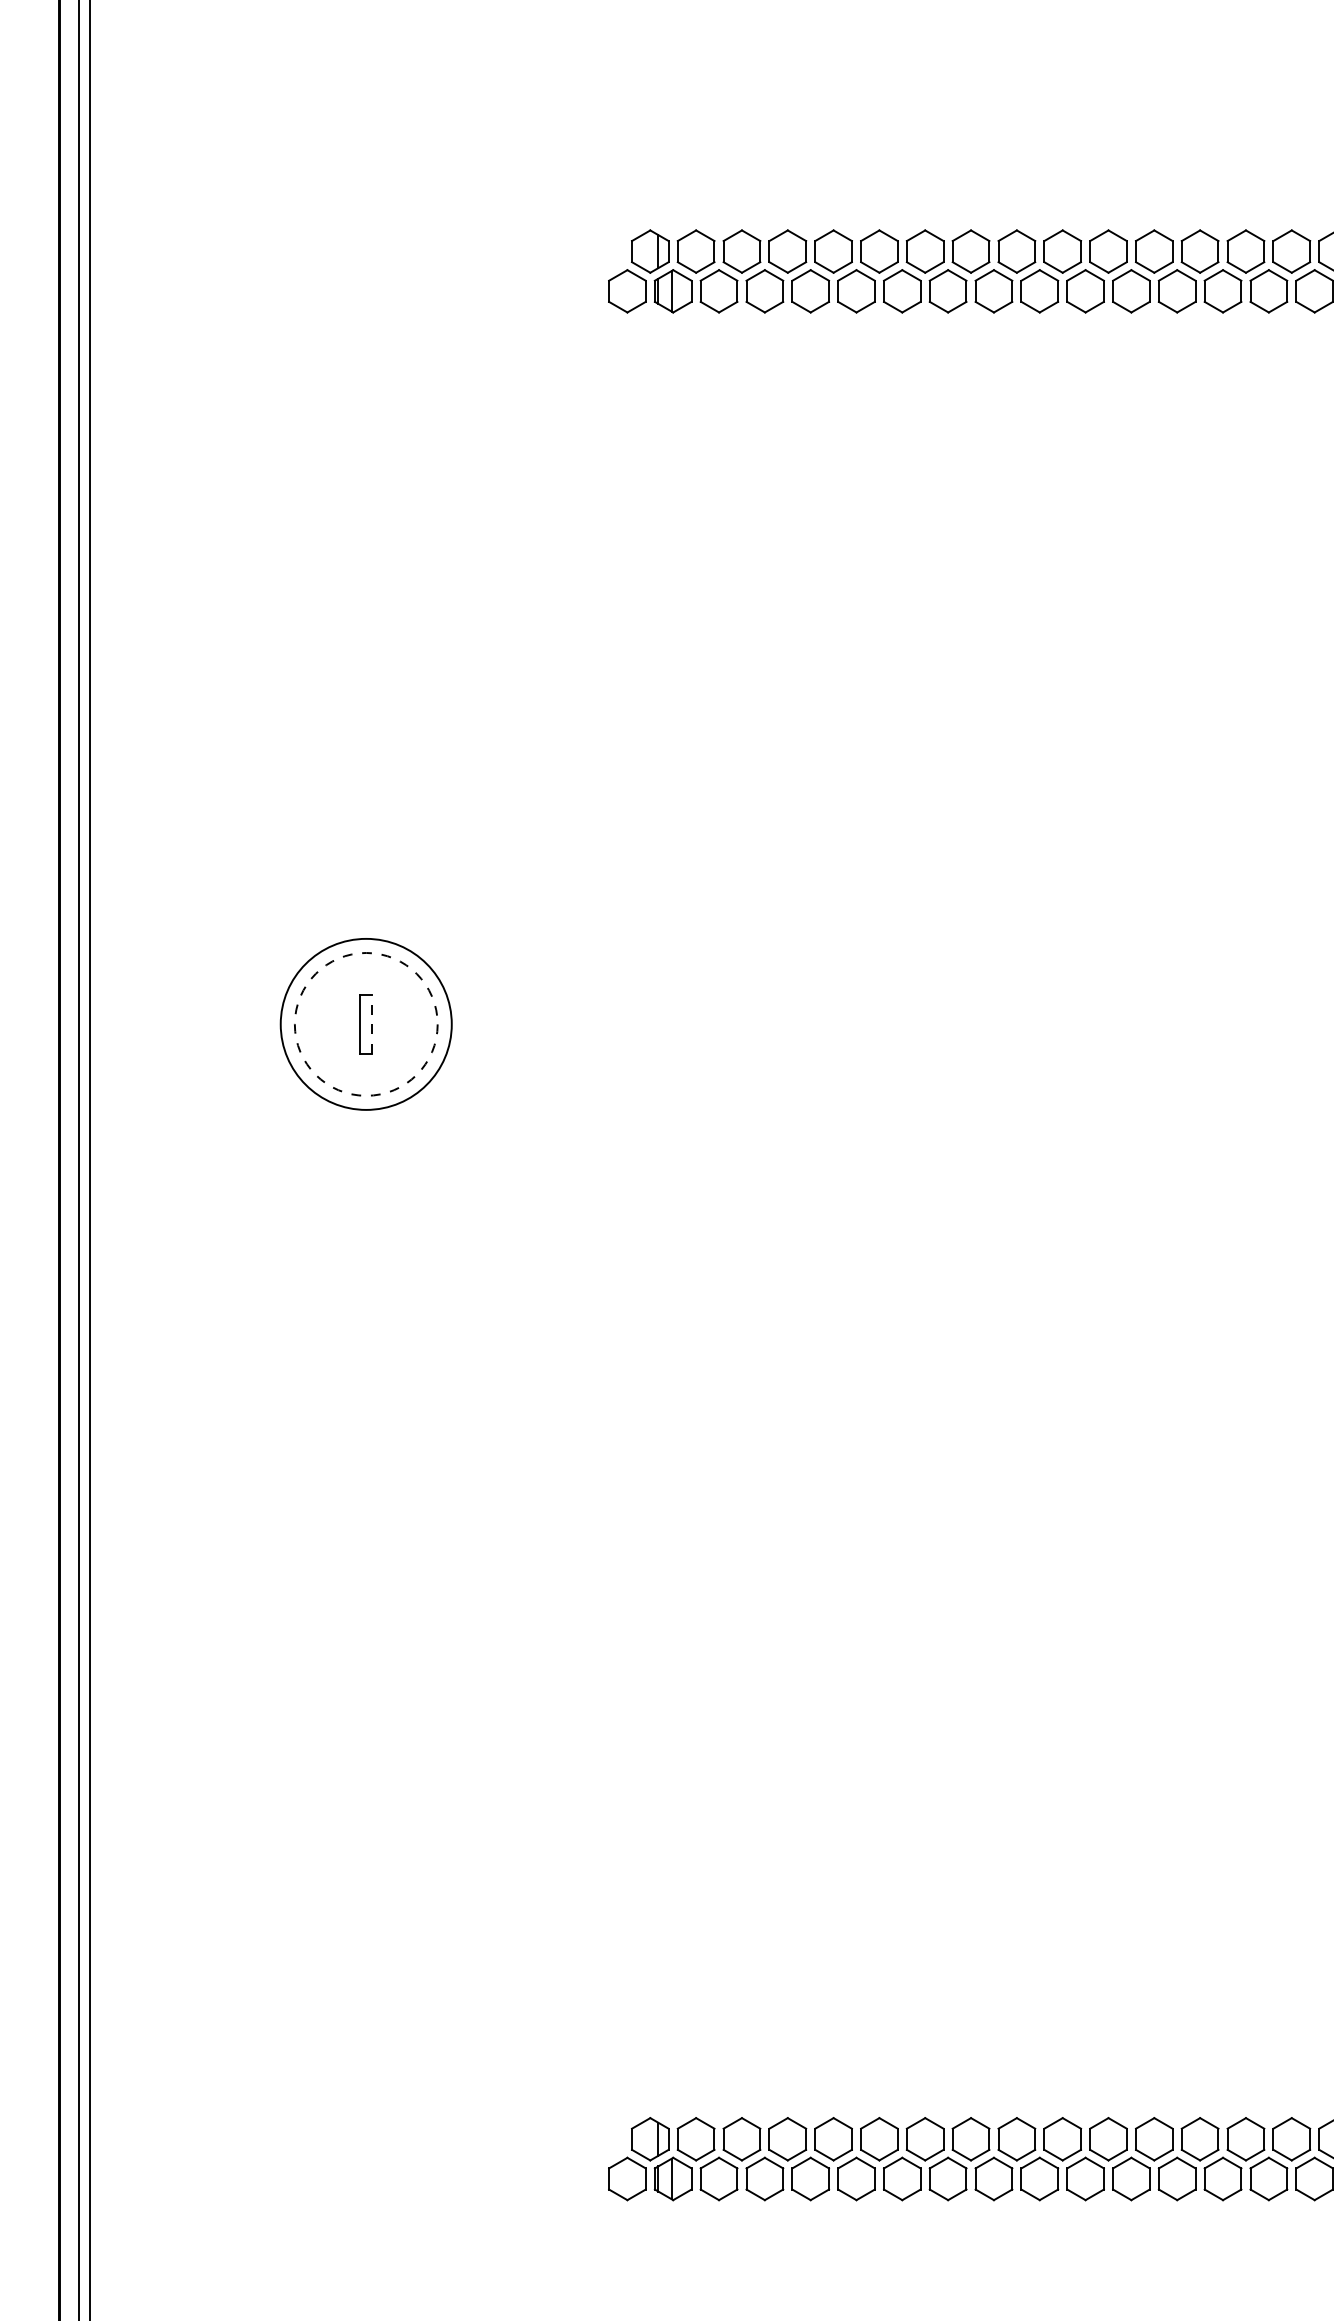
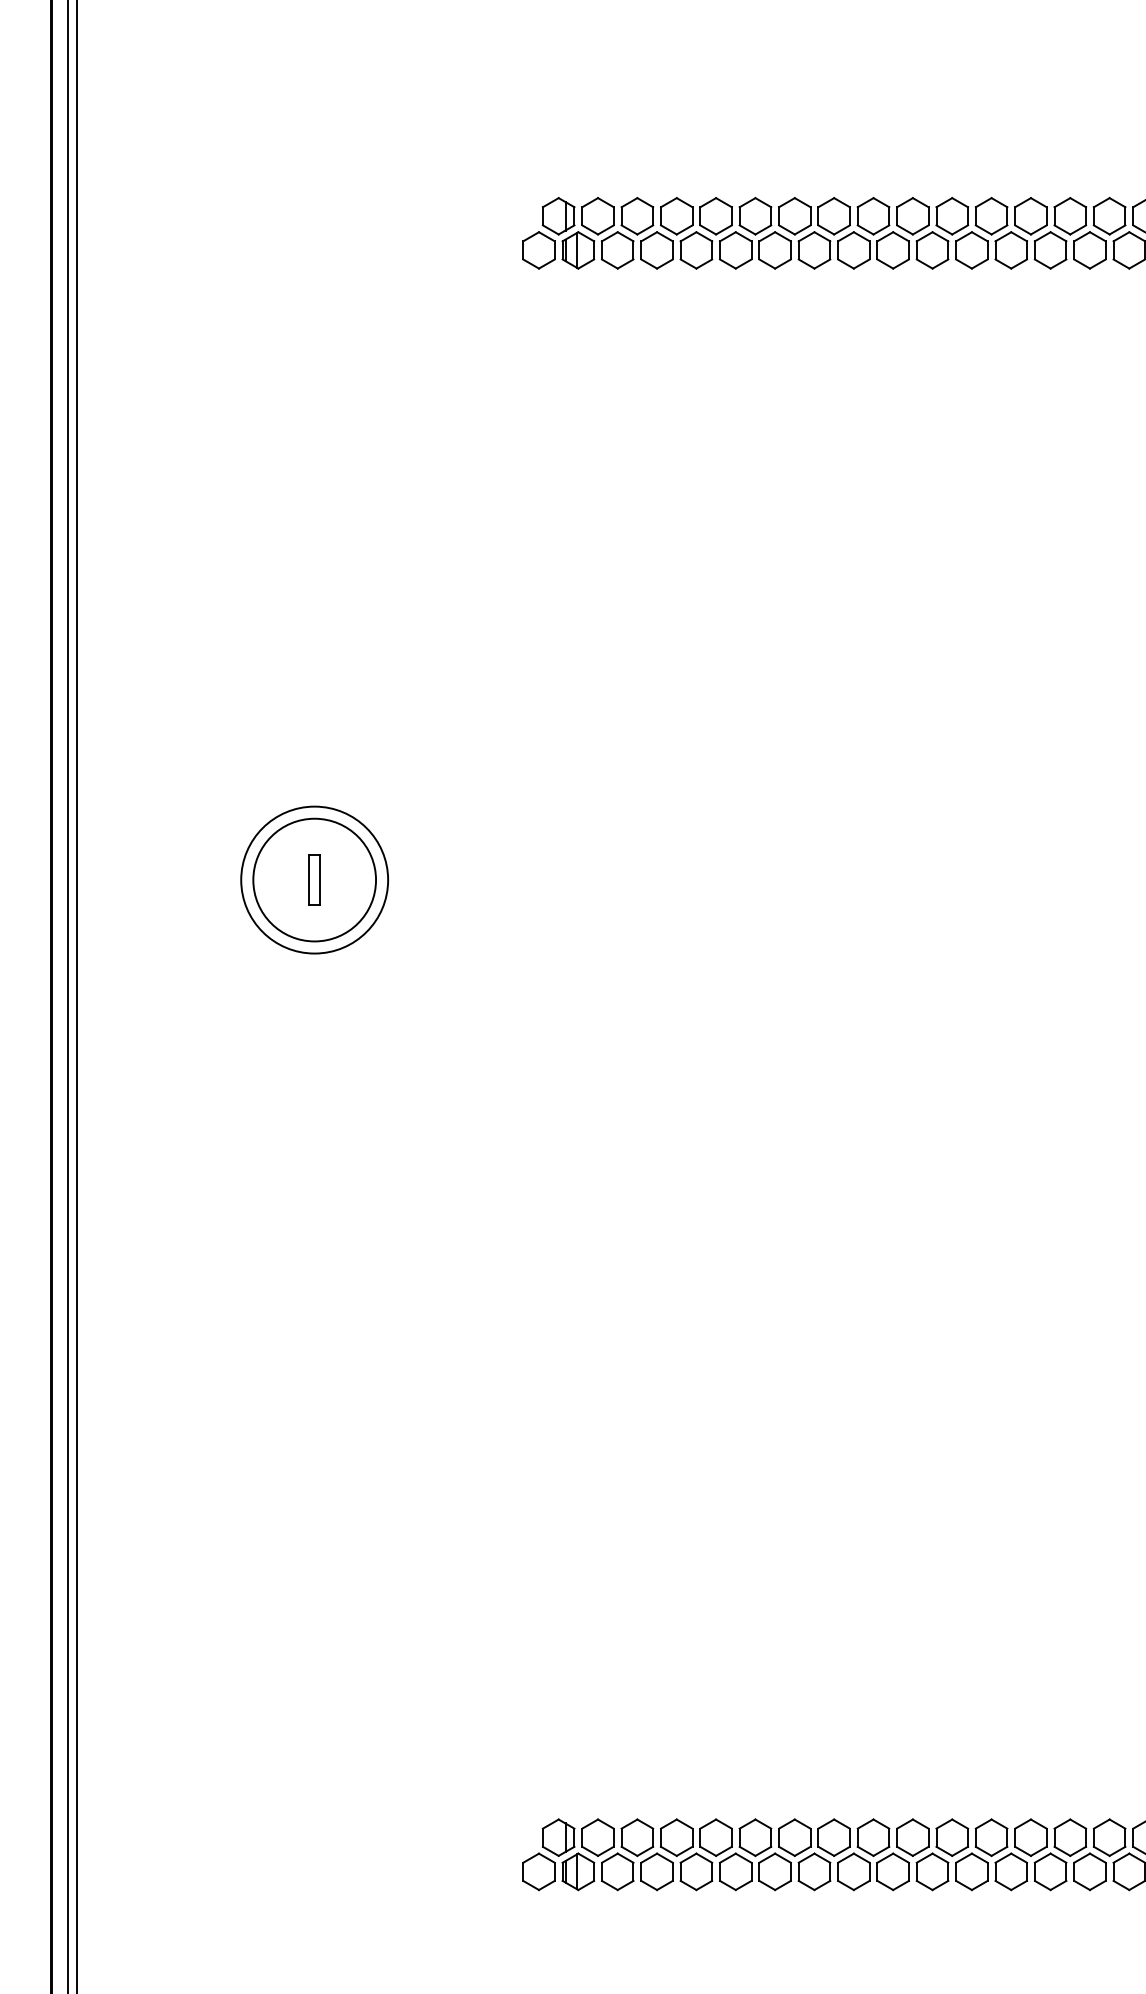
circle: (366, 1023) -> (314, 879), dashed -> solid
line: (371, 1023) -> (319, 879), dashed -> solid

